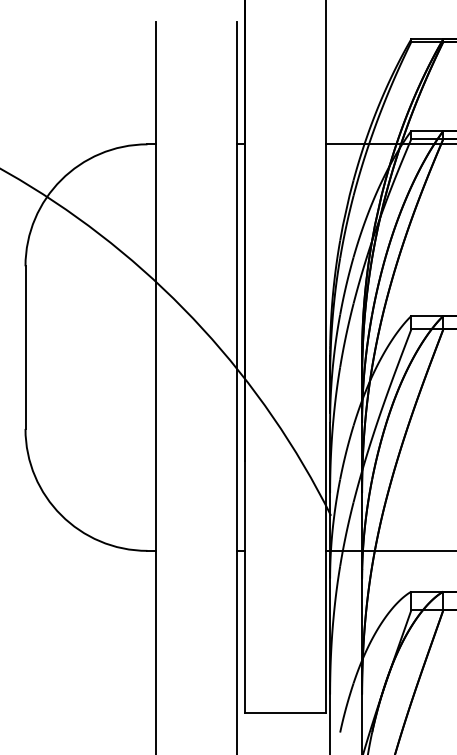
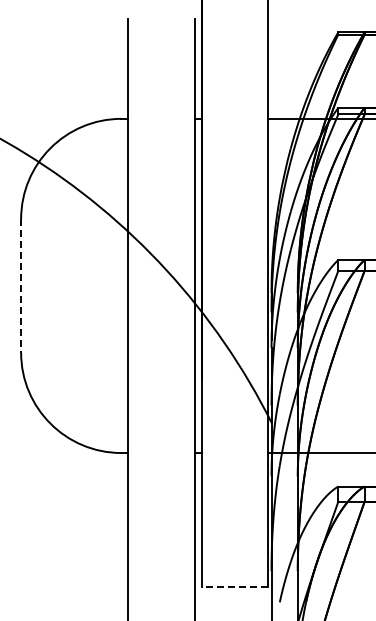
line: (25, 347) -> (21, 285), solid -> dashed
line: (285, 713) -> (234, 586), solid -> dashed

